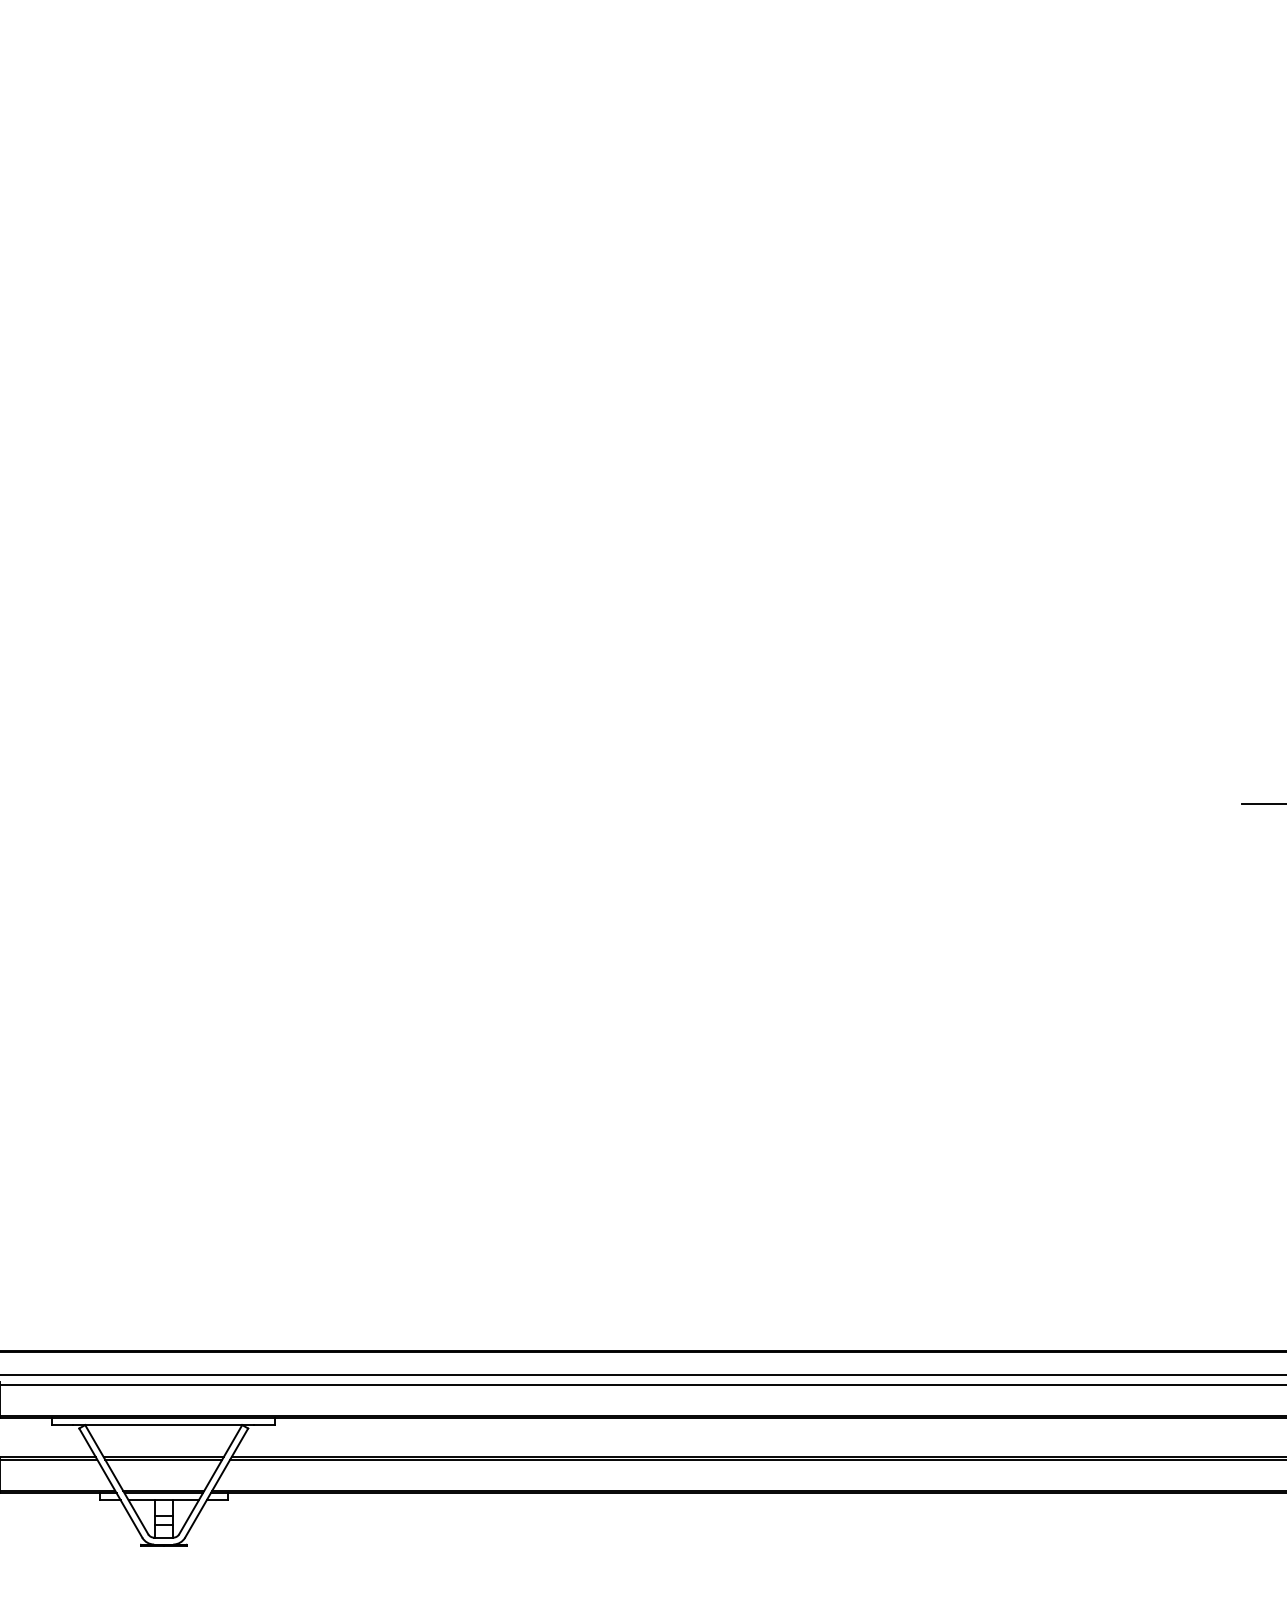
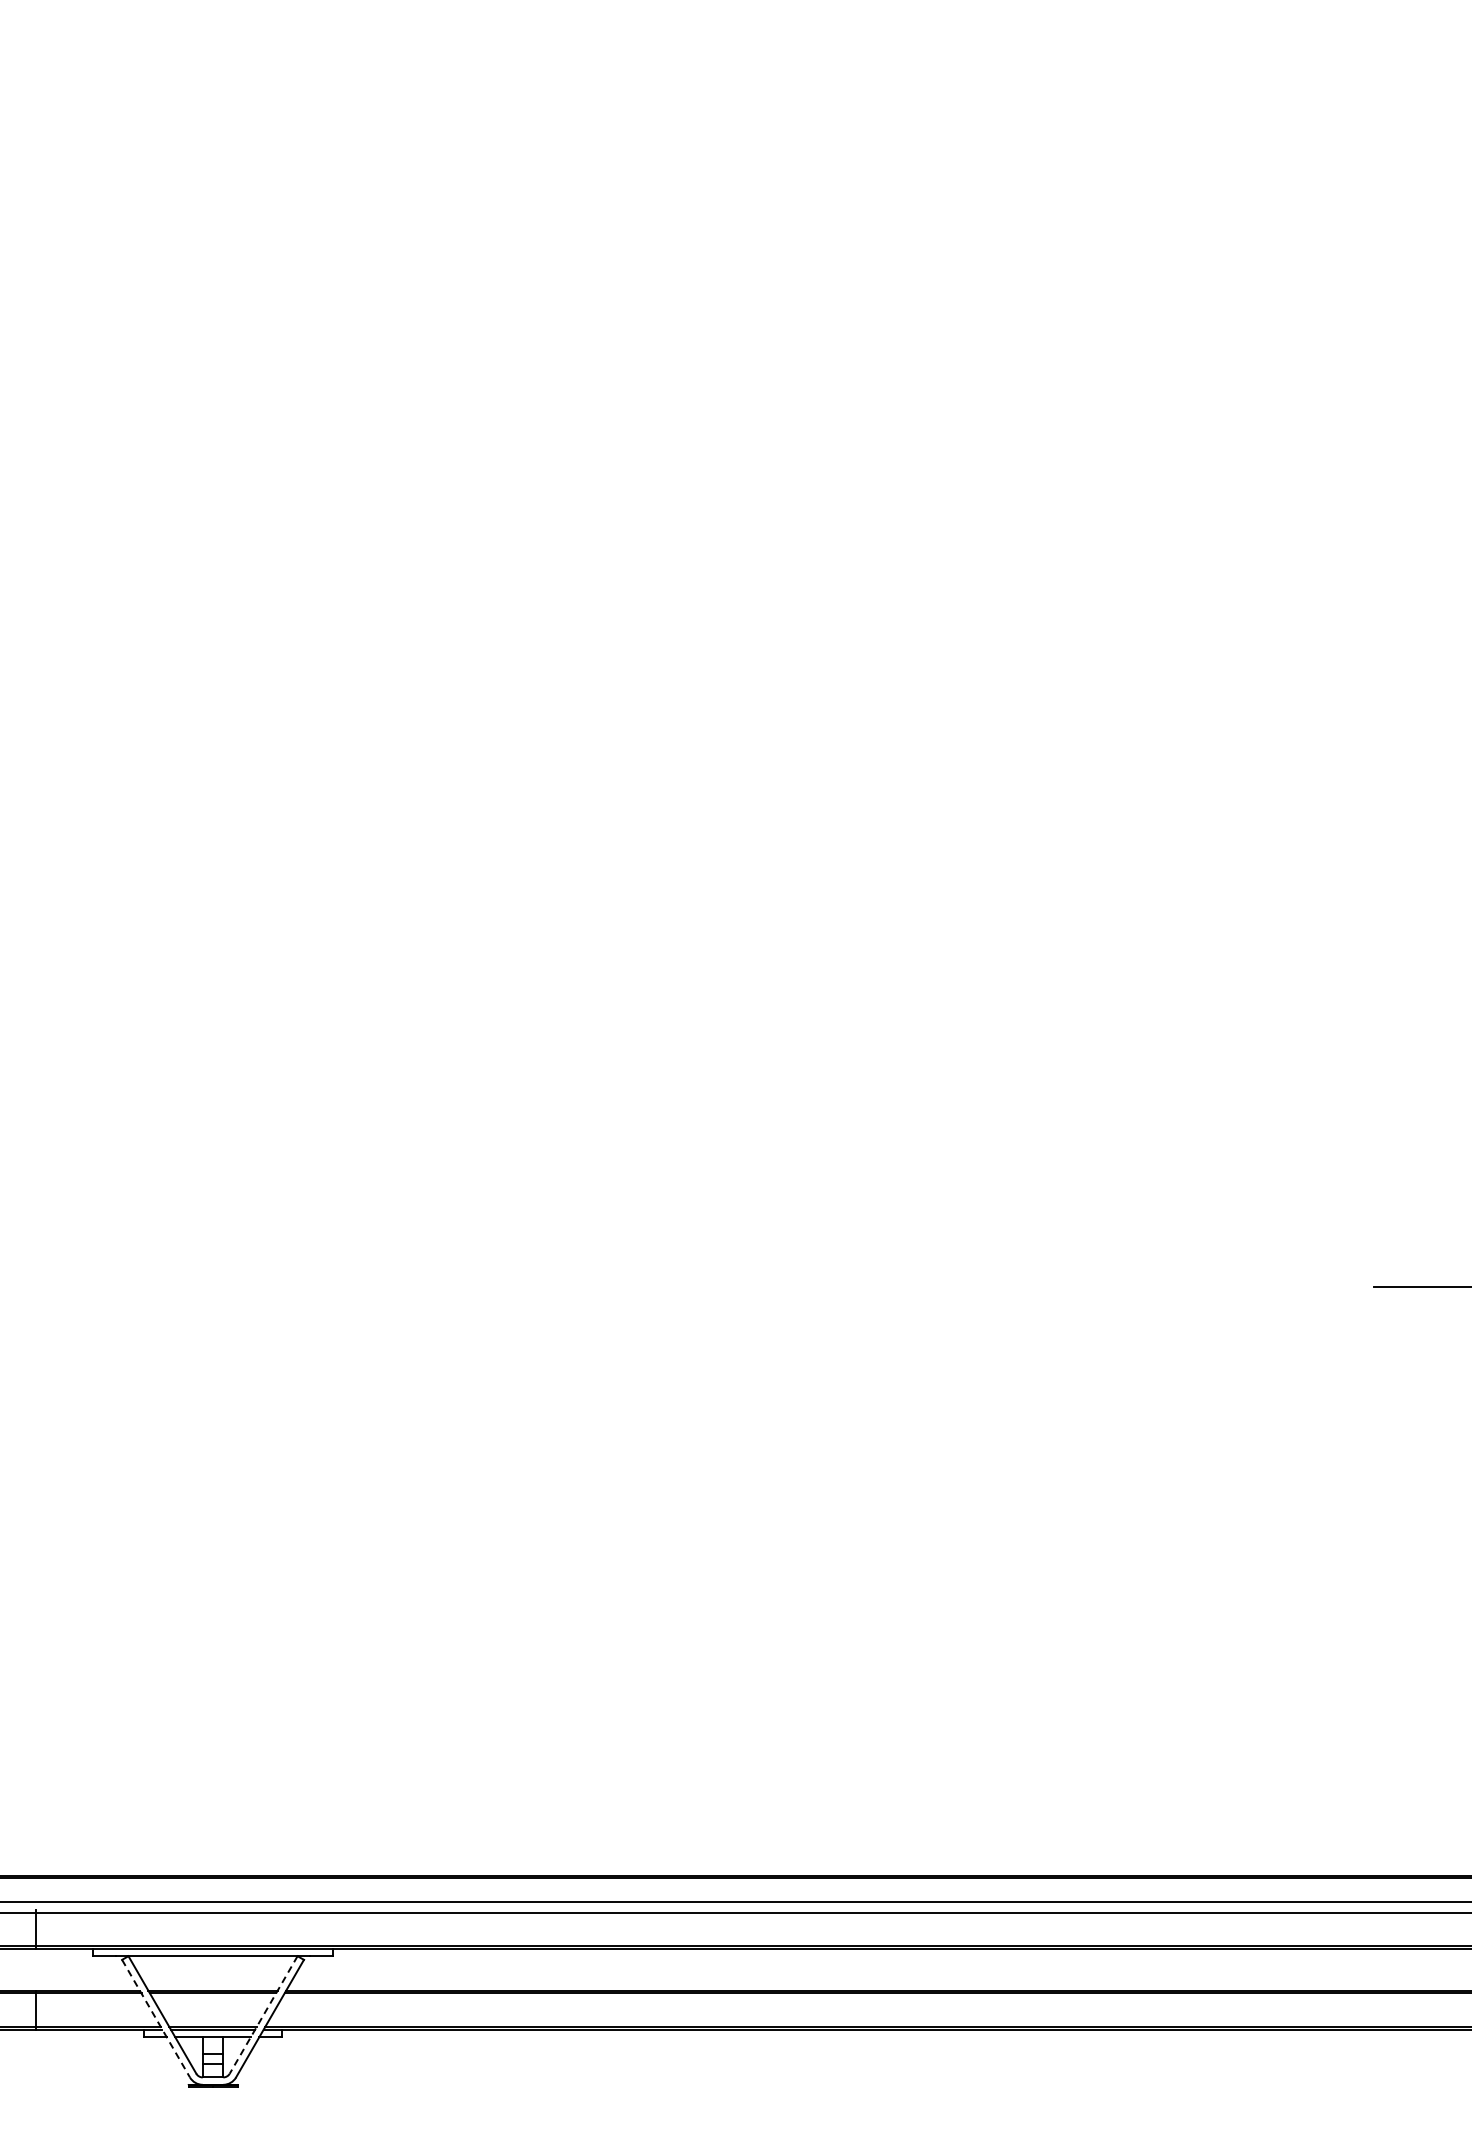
line: (210, 1479) -> (263, 2014), solid -> dashed
line: (111, 1482) -> (156, 2018), solid -> dashed

